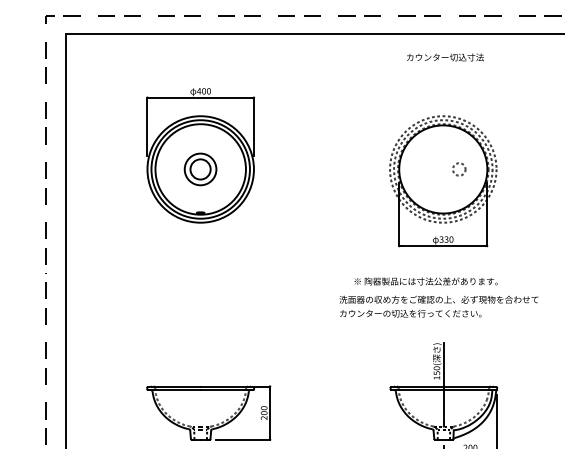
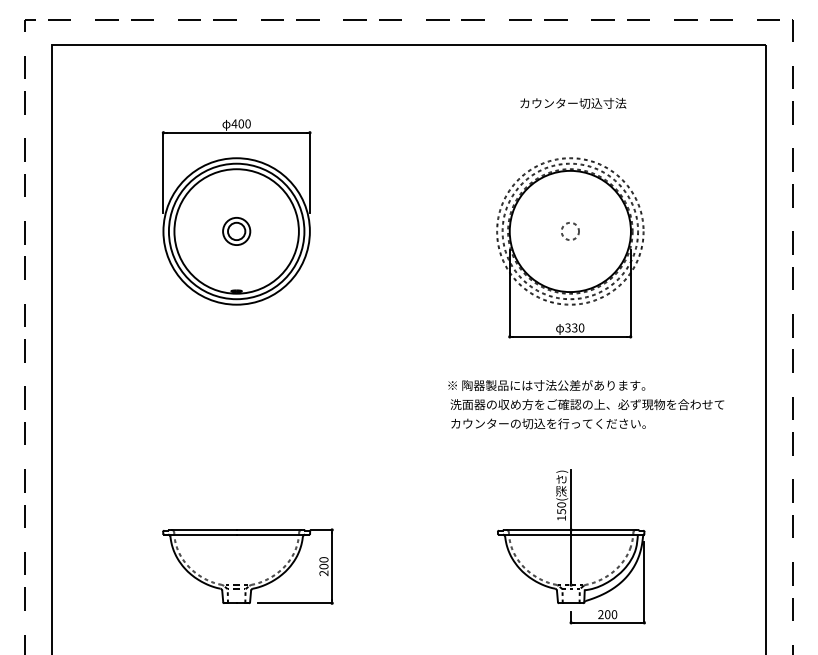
text: (445, 56) -> (573, 102), moved
part: (200, 169) -> (236, 231), size x0.62
circle: (459, 169) -> (570, 231), moved
text: (439, 306) -> (587, 414), moved

